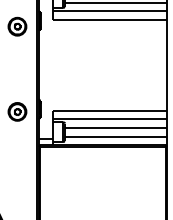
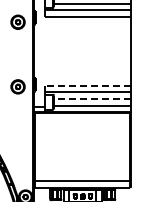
line: (109, 110) -> (87, 85), solid -> dashed
line: (115, 127) -> (92, 98), solid -> dashed

